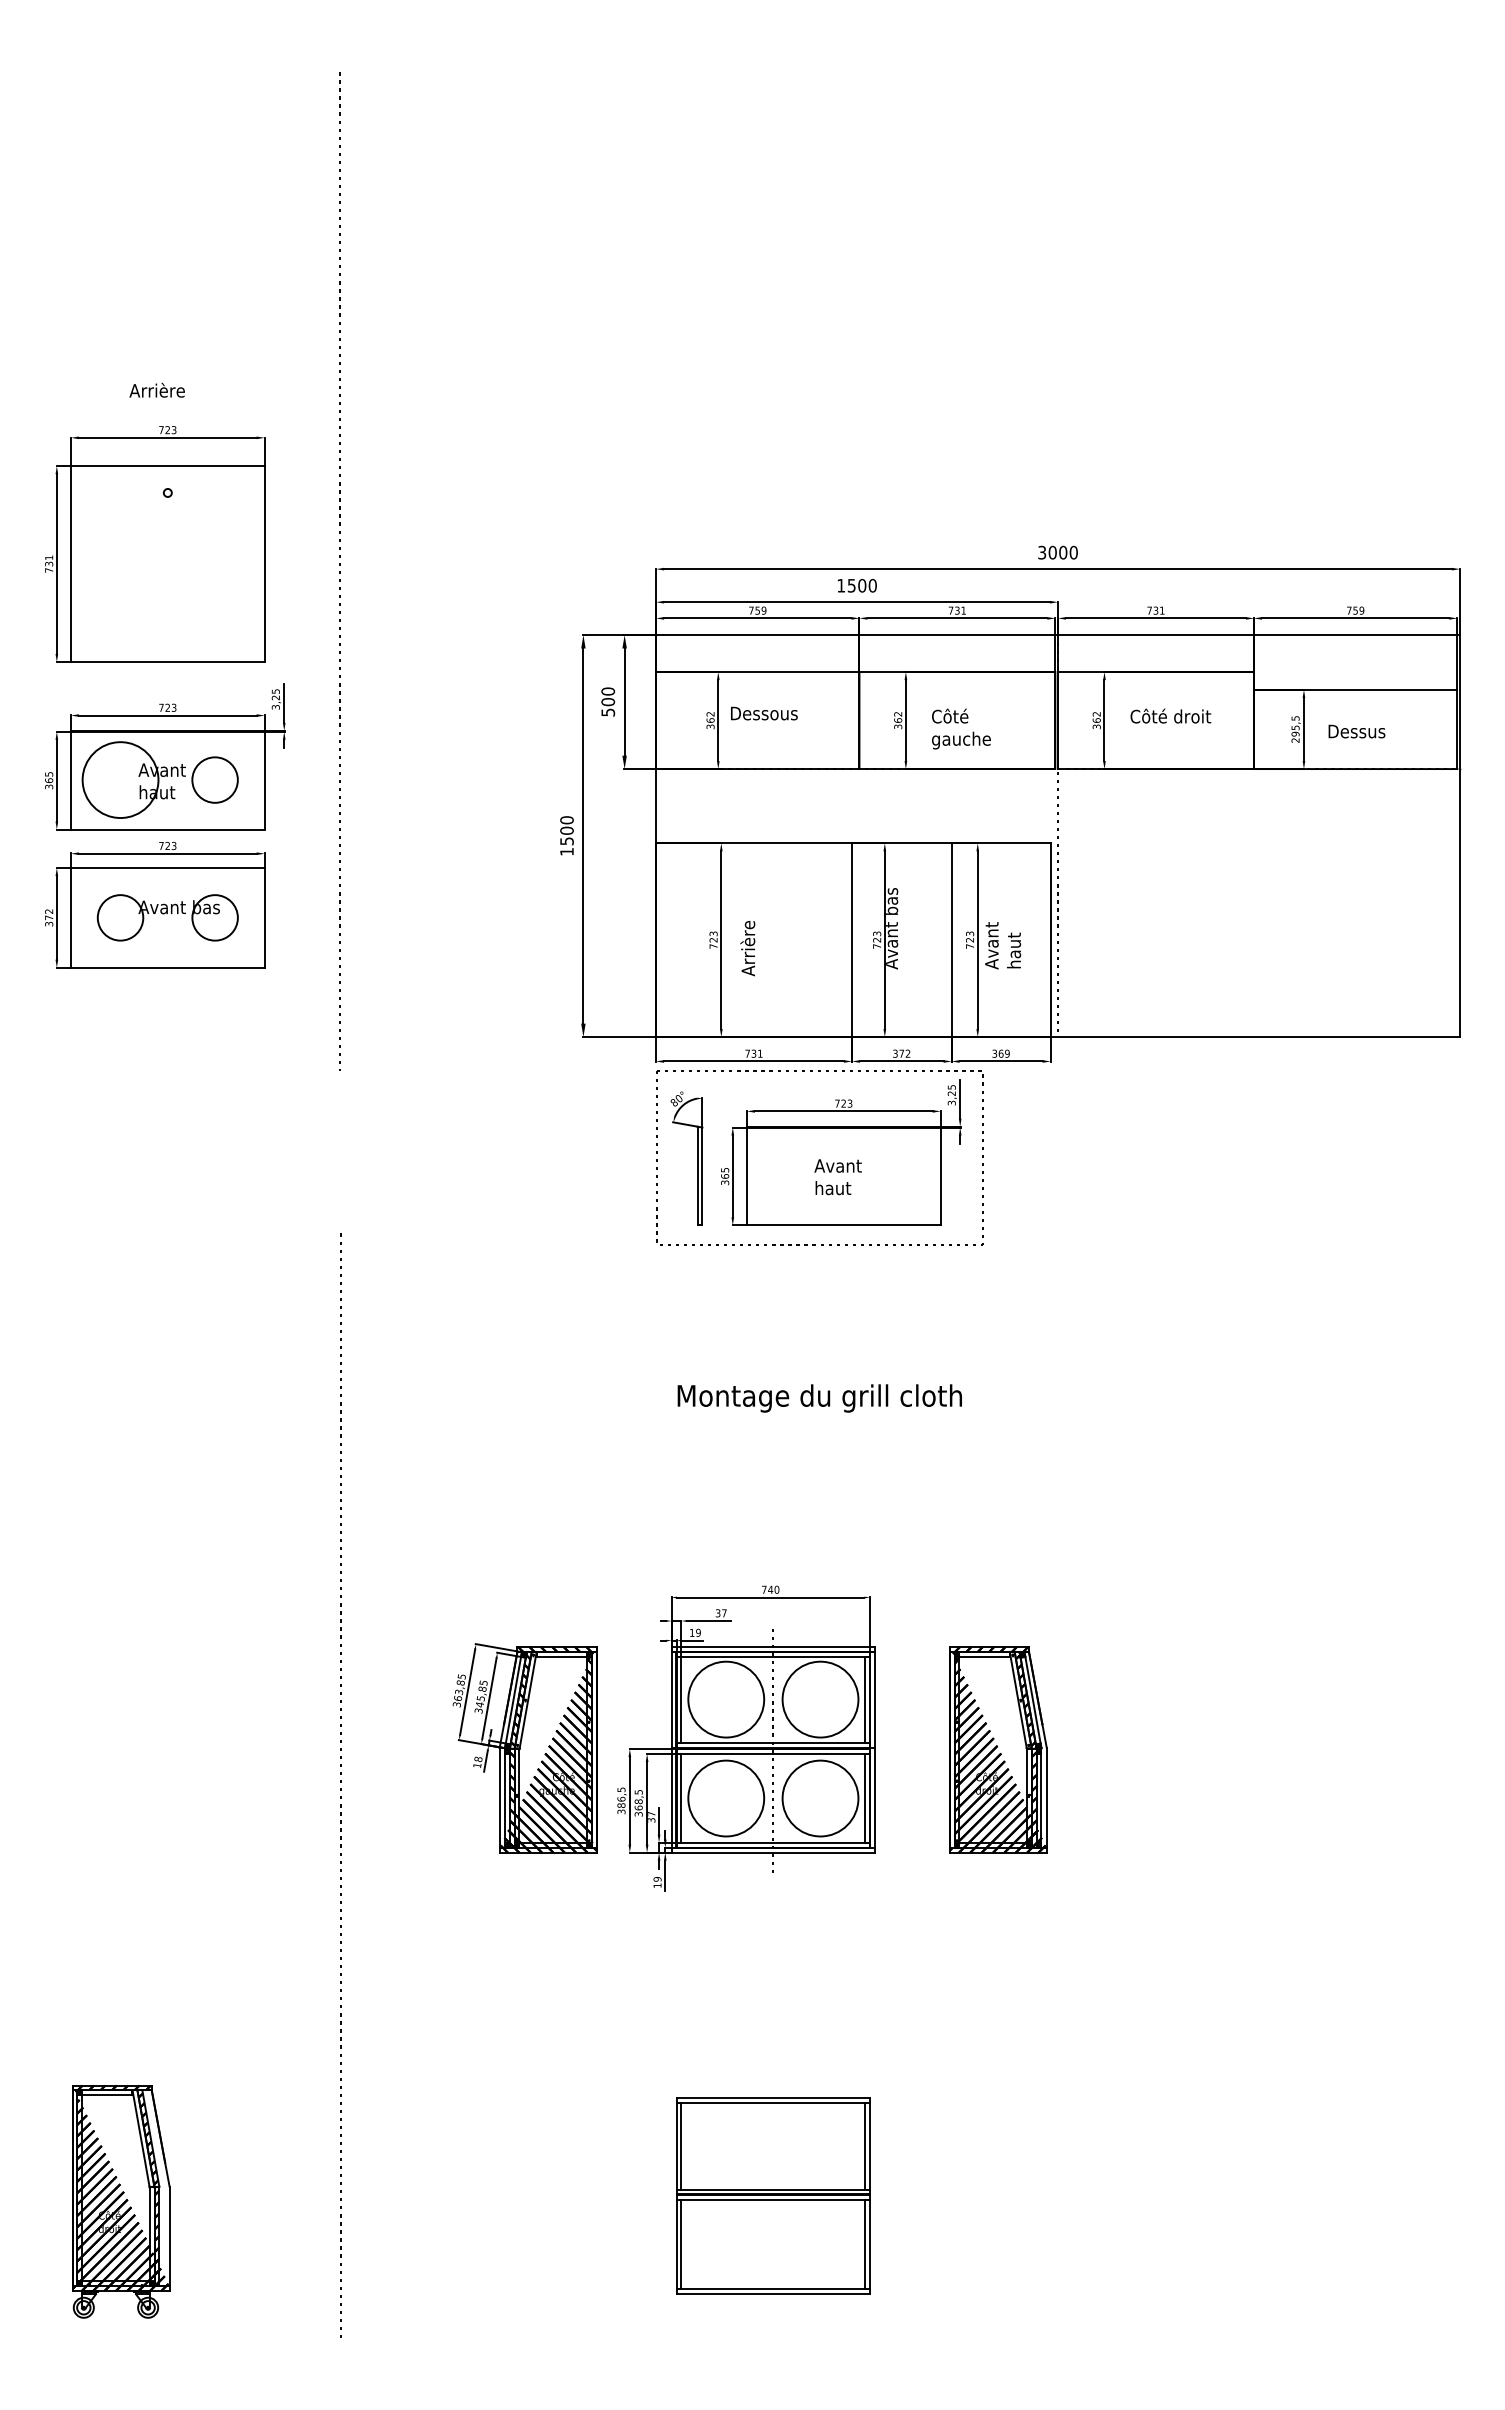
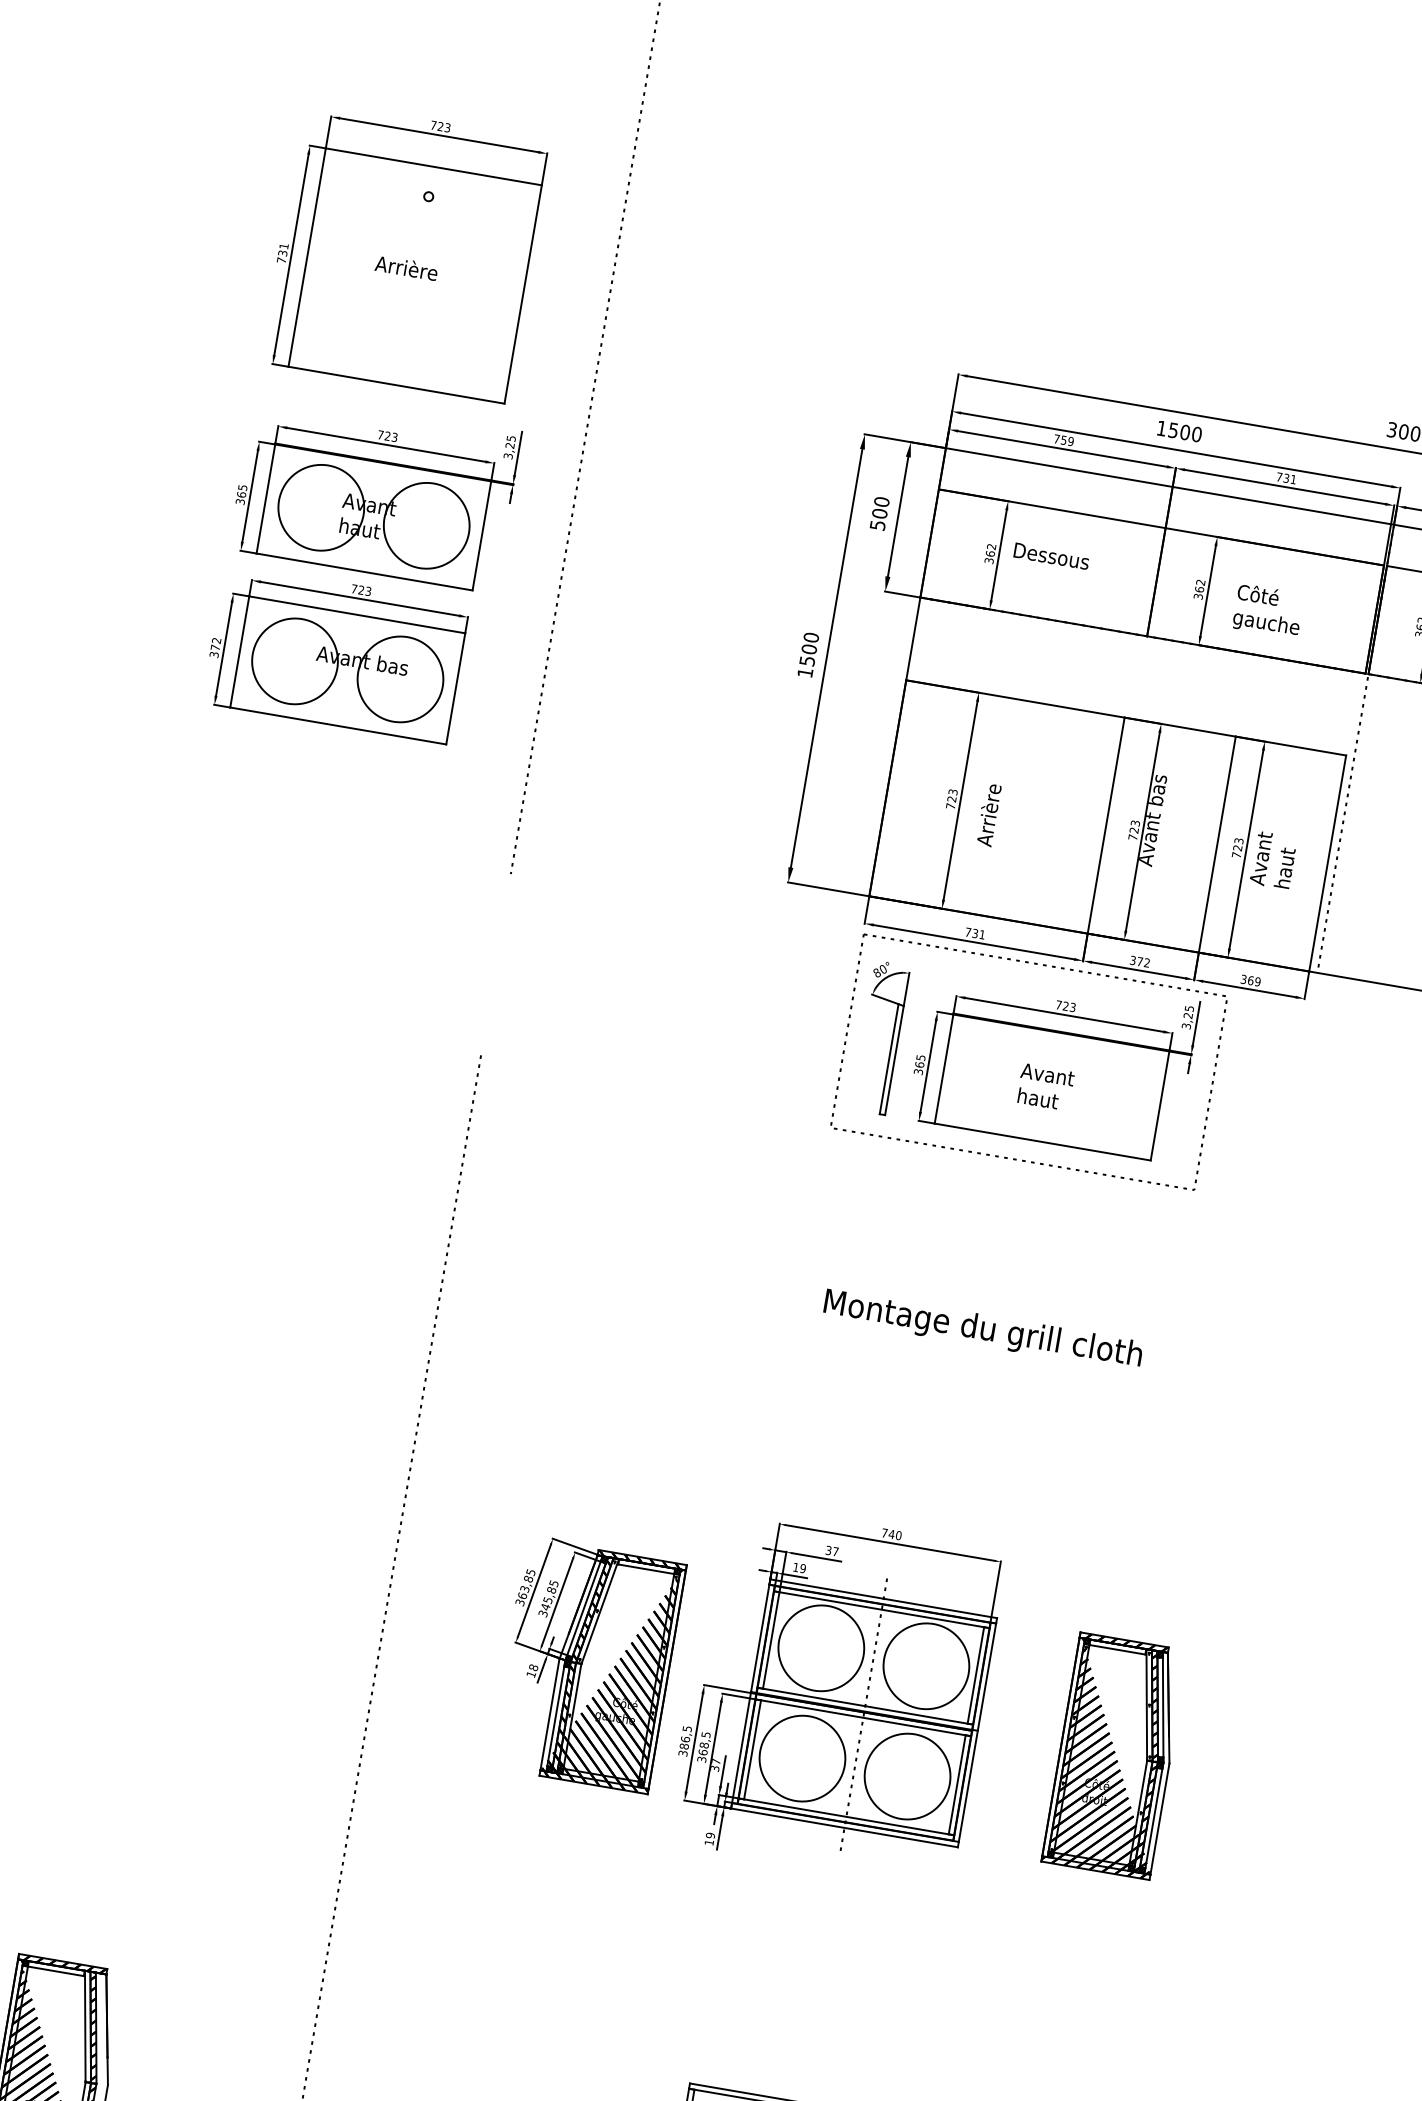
text: (156, 389) -> (406, 266), moved
circle: (215, 780) -> (427, 526), size x1.67
circle: (120, 917) -> (295, 660), size x1.67
circle: (215, 917) -> (400, 679), size x1.67

